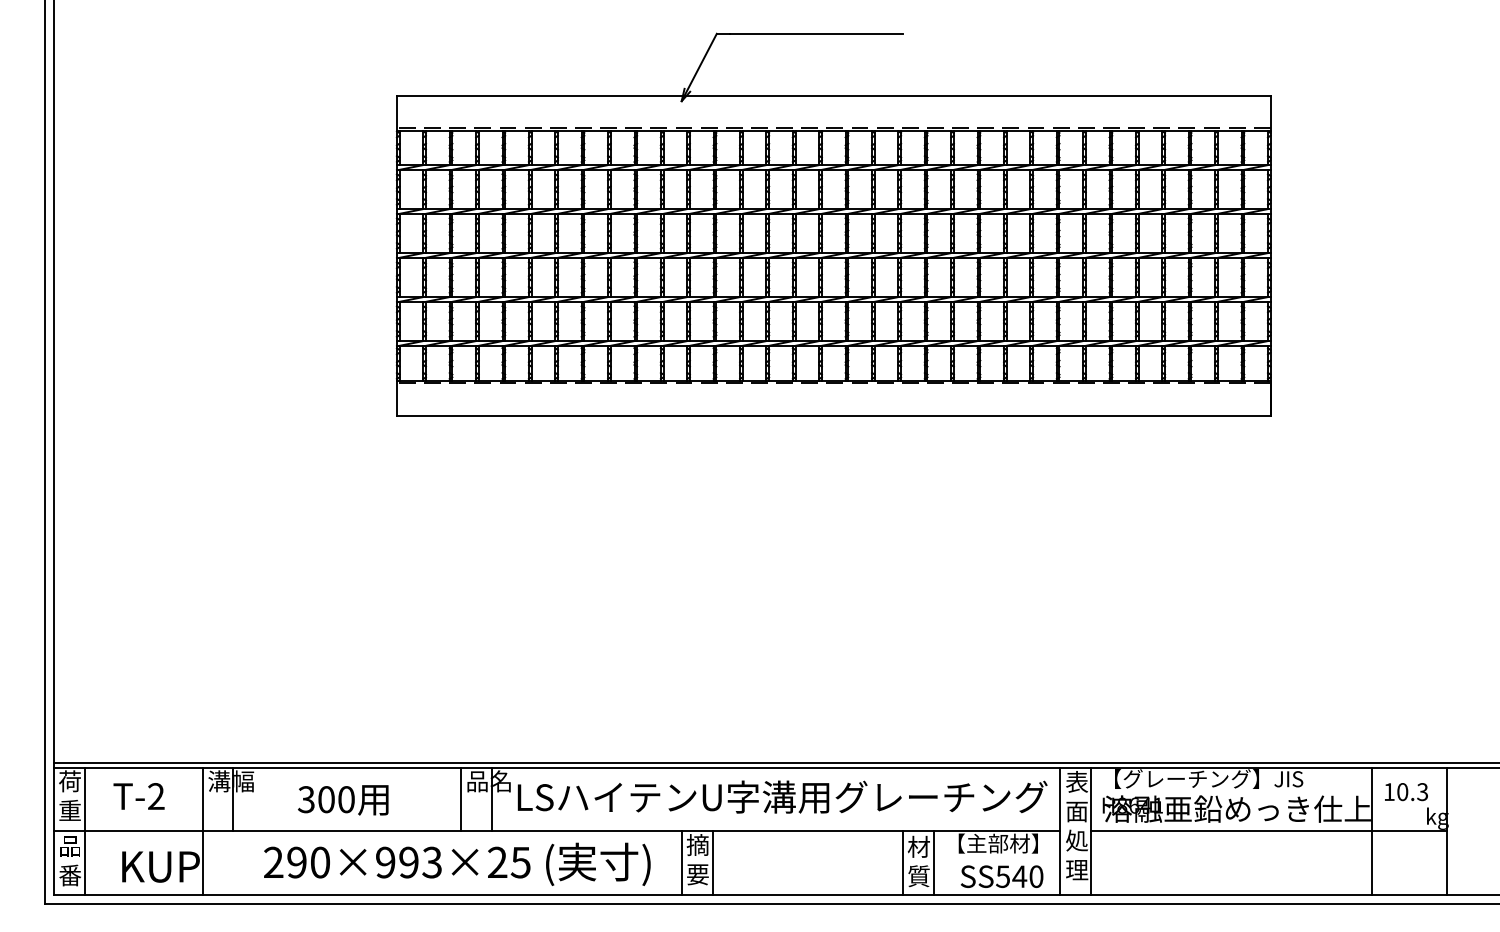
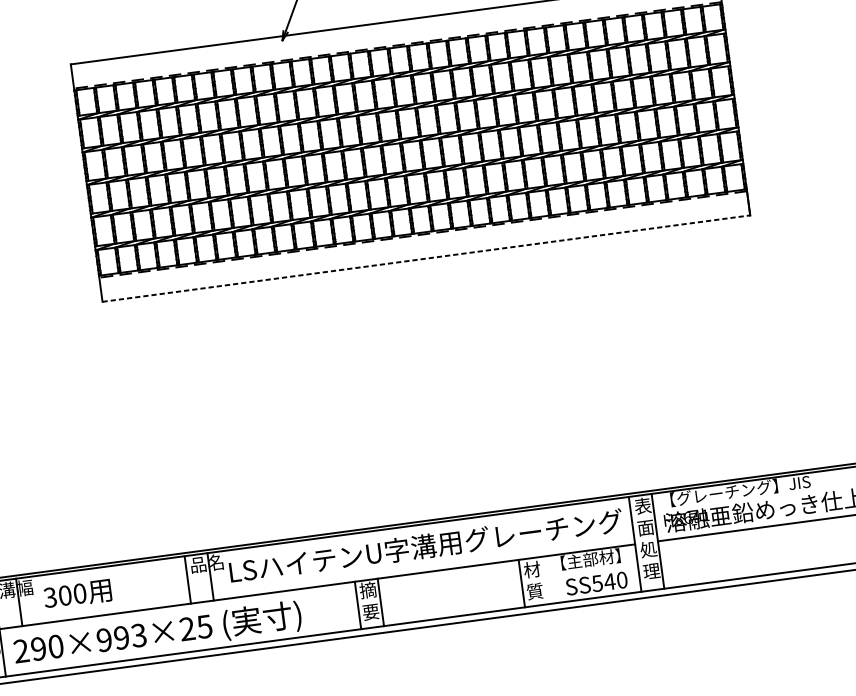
line: (833, 415) -> (426, 258), solid -> dashed
text: (343, 800) -> (77, 594), moved
text: (457, 863) -> (157, 633), moved
line: (933, 863) -> (544, 580), removed

